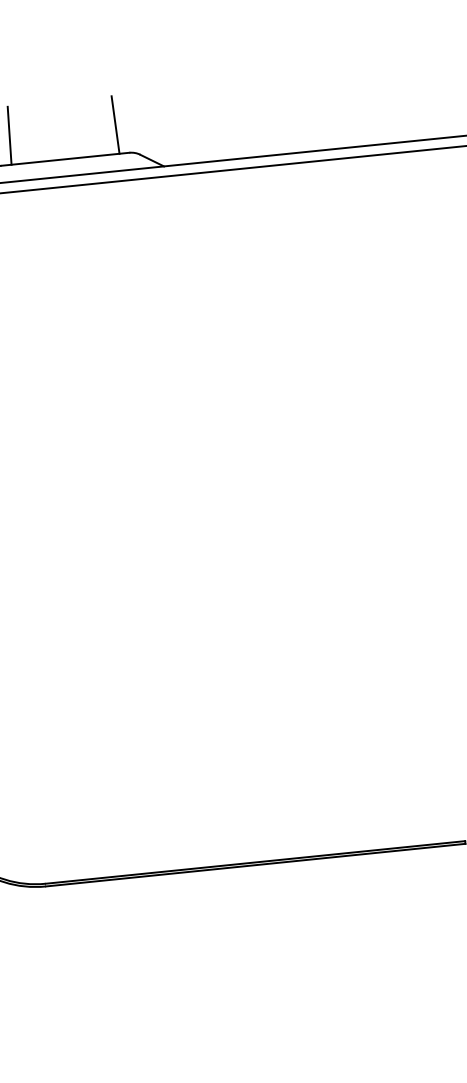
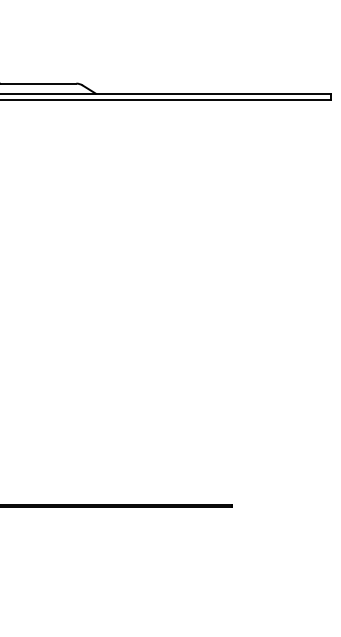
line: (114, 124) -> (69, 66), removed
line: (9, 135) -> (7, 66), removed

